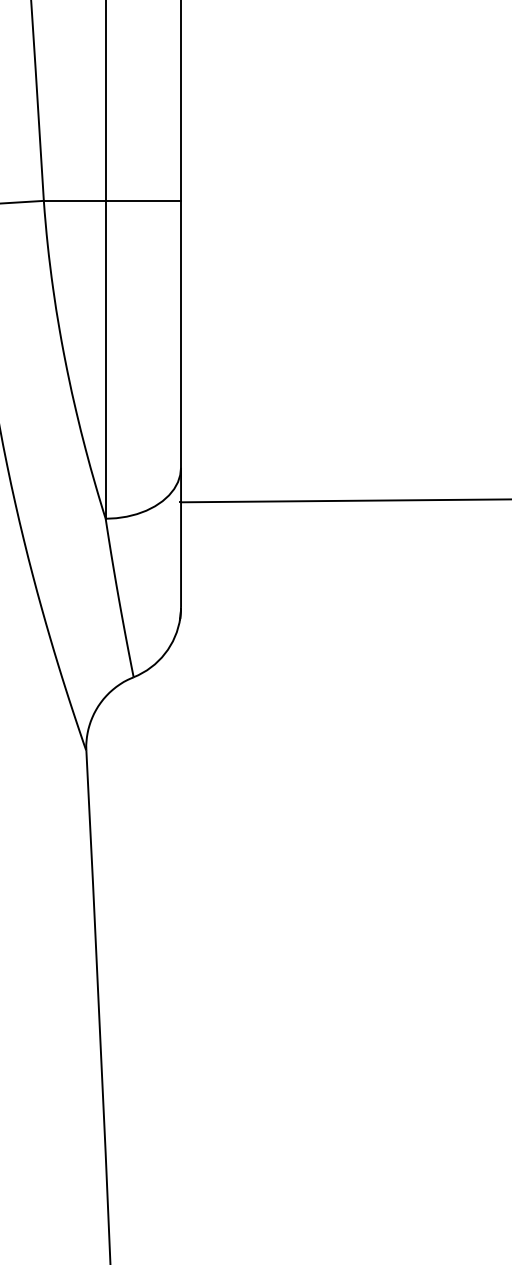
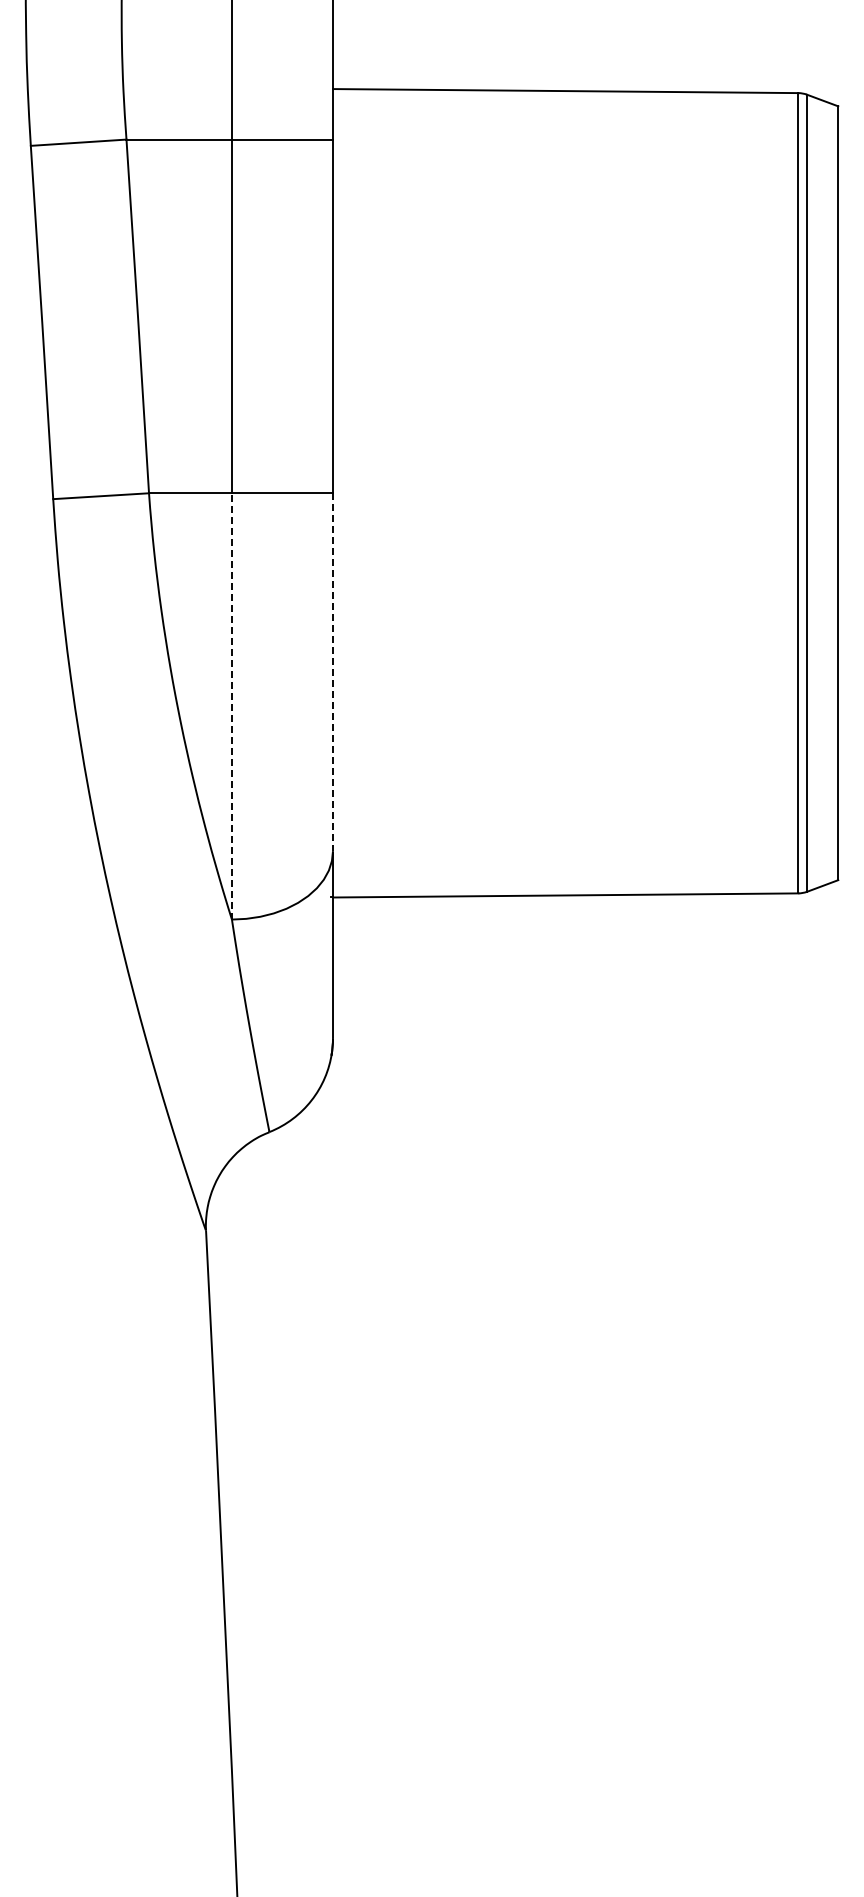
line: (181, 334) -> (333, 672), solid -> dashed
line: (105, 359) -> (231, 705), solid -> dashed

